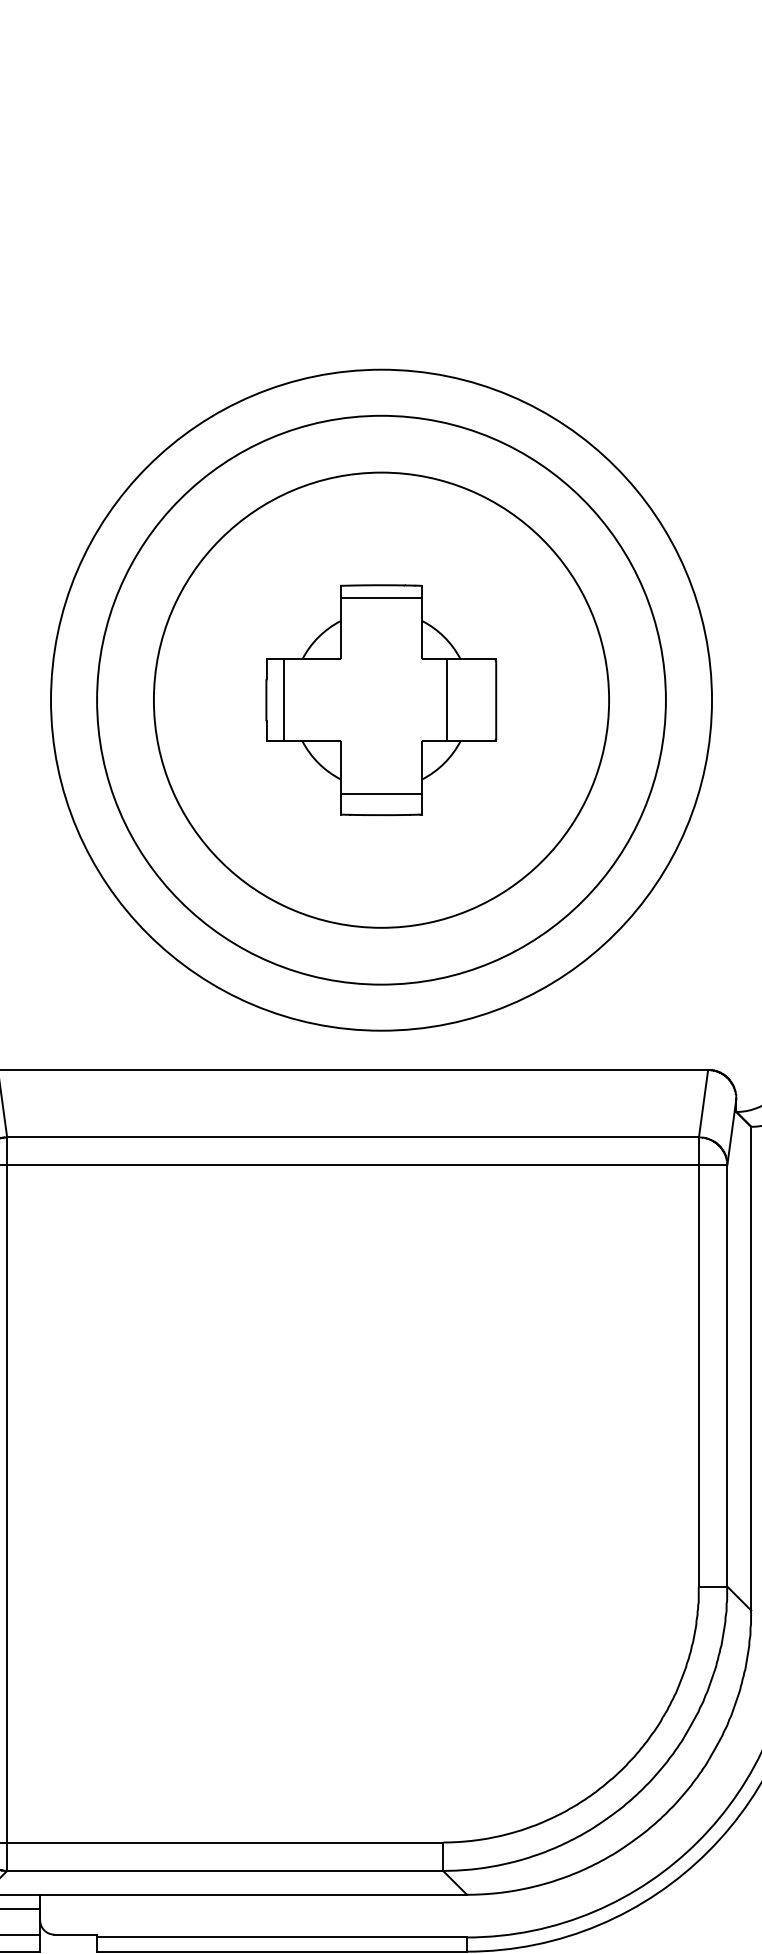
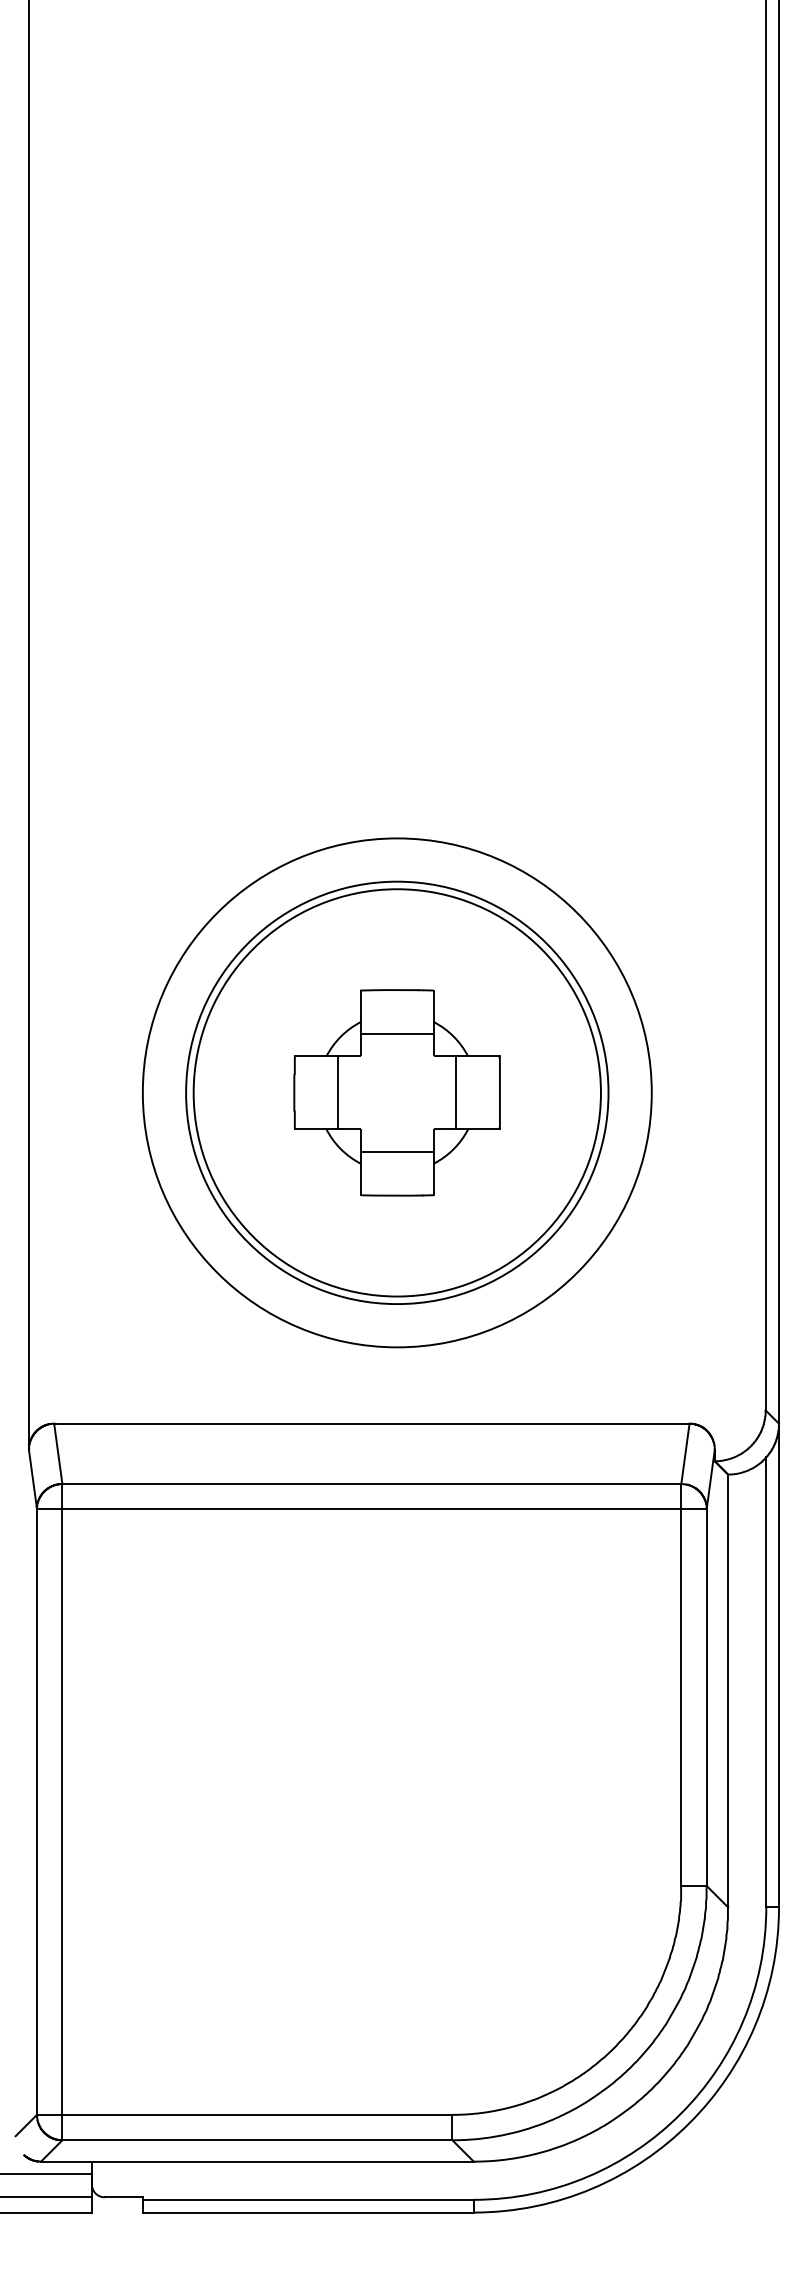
line: (380, 598) -> (396, 1034), moved
line: (284, 699) -> (338, 1092), moved
circle: (381, 699) -> (397, 1092), size x0.71
line: (380, 793) -> (396, 1151), moved

